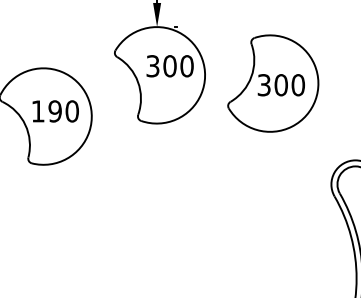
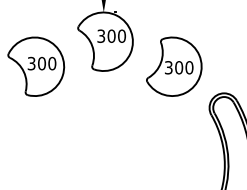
part: (273, 83) -> (174, 66), moved
text: (46, 111) -> (36, 63), 190 -> 300

